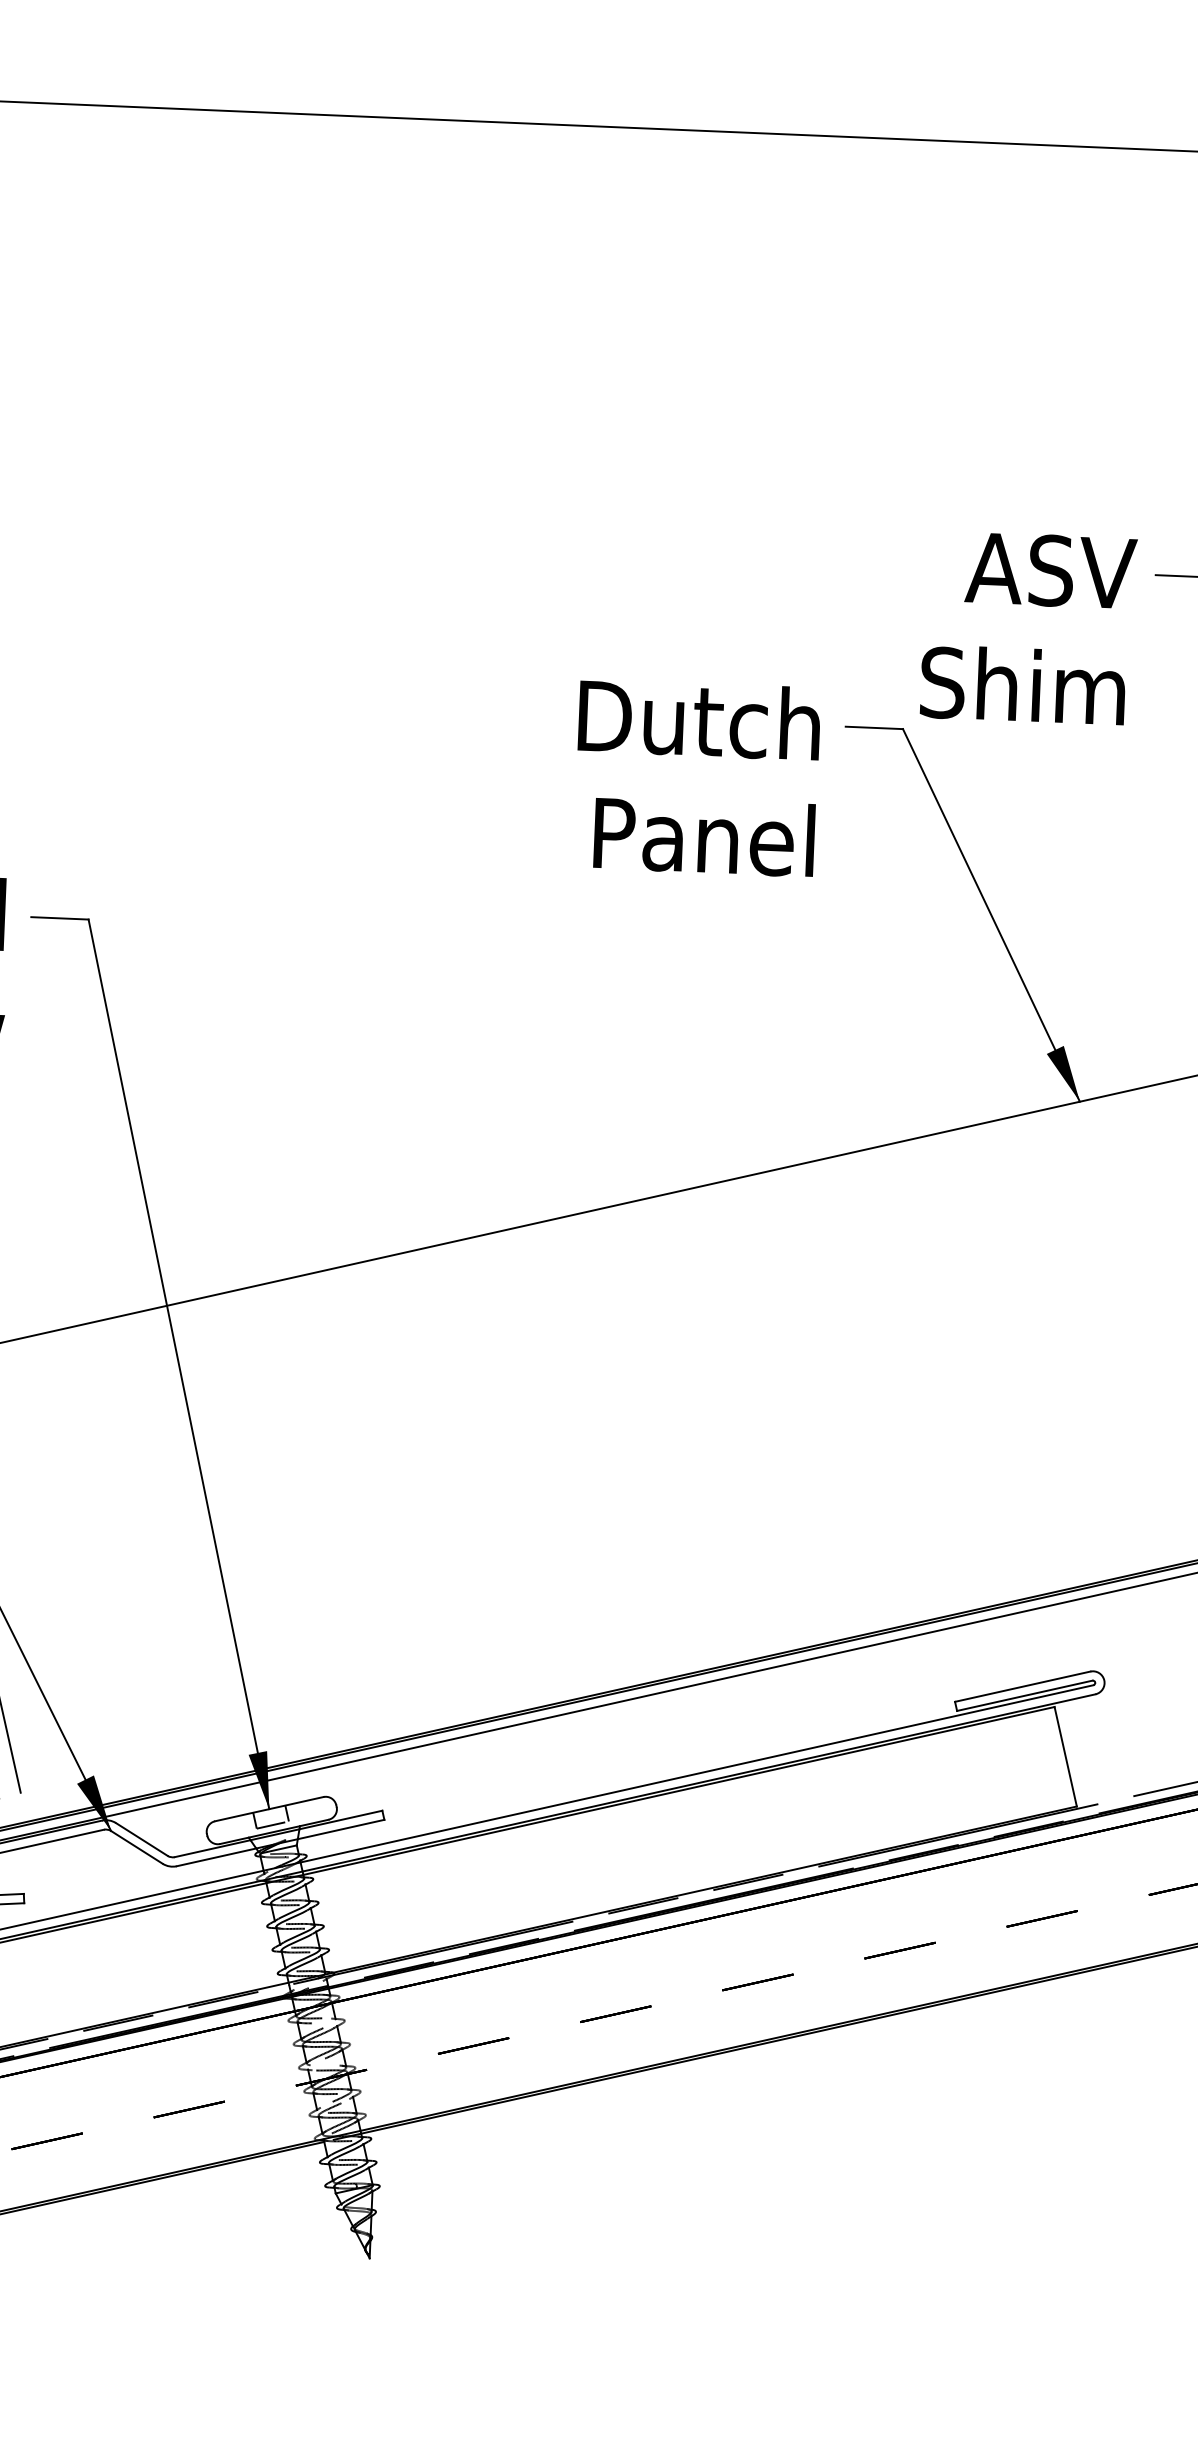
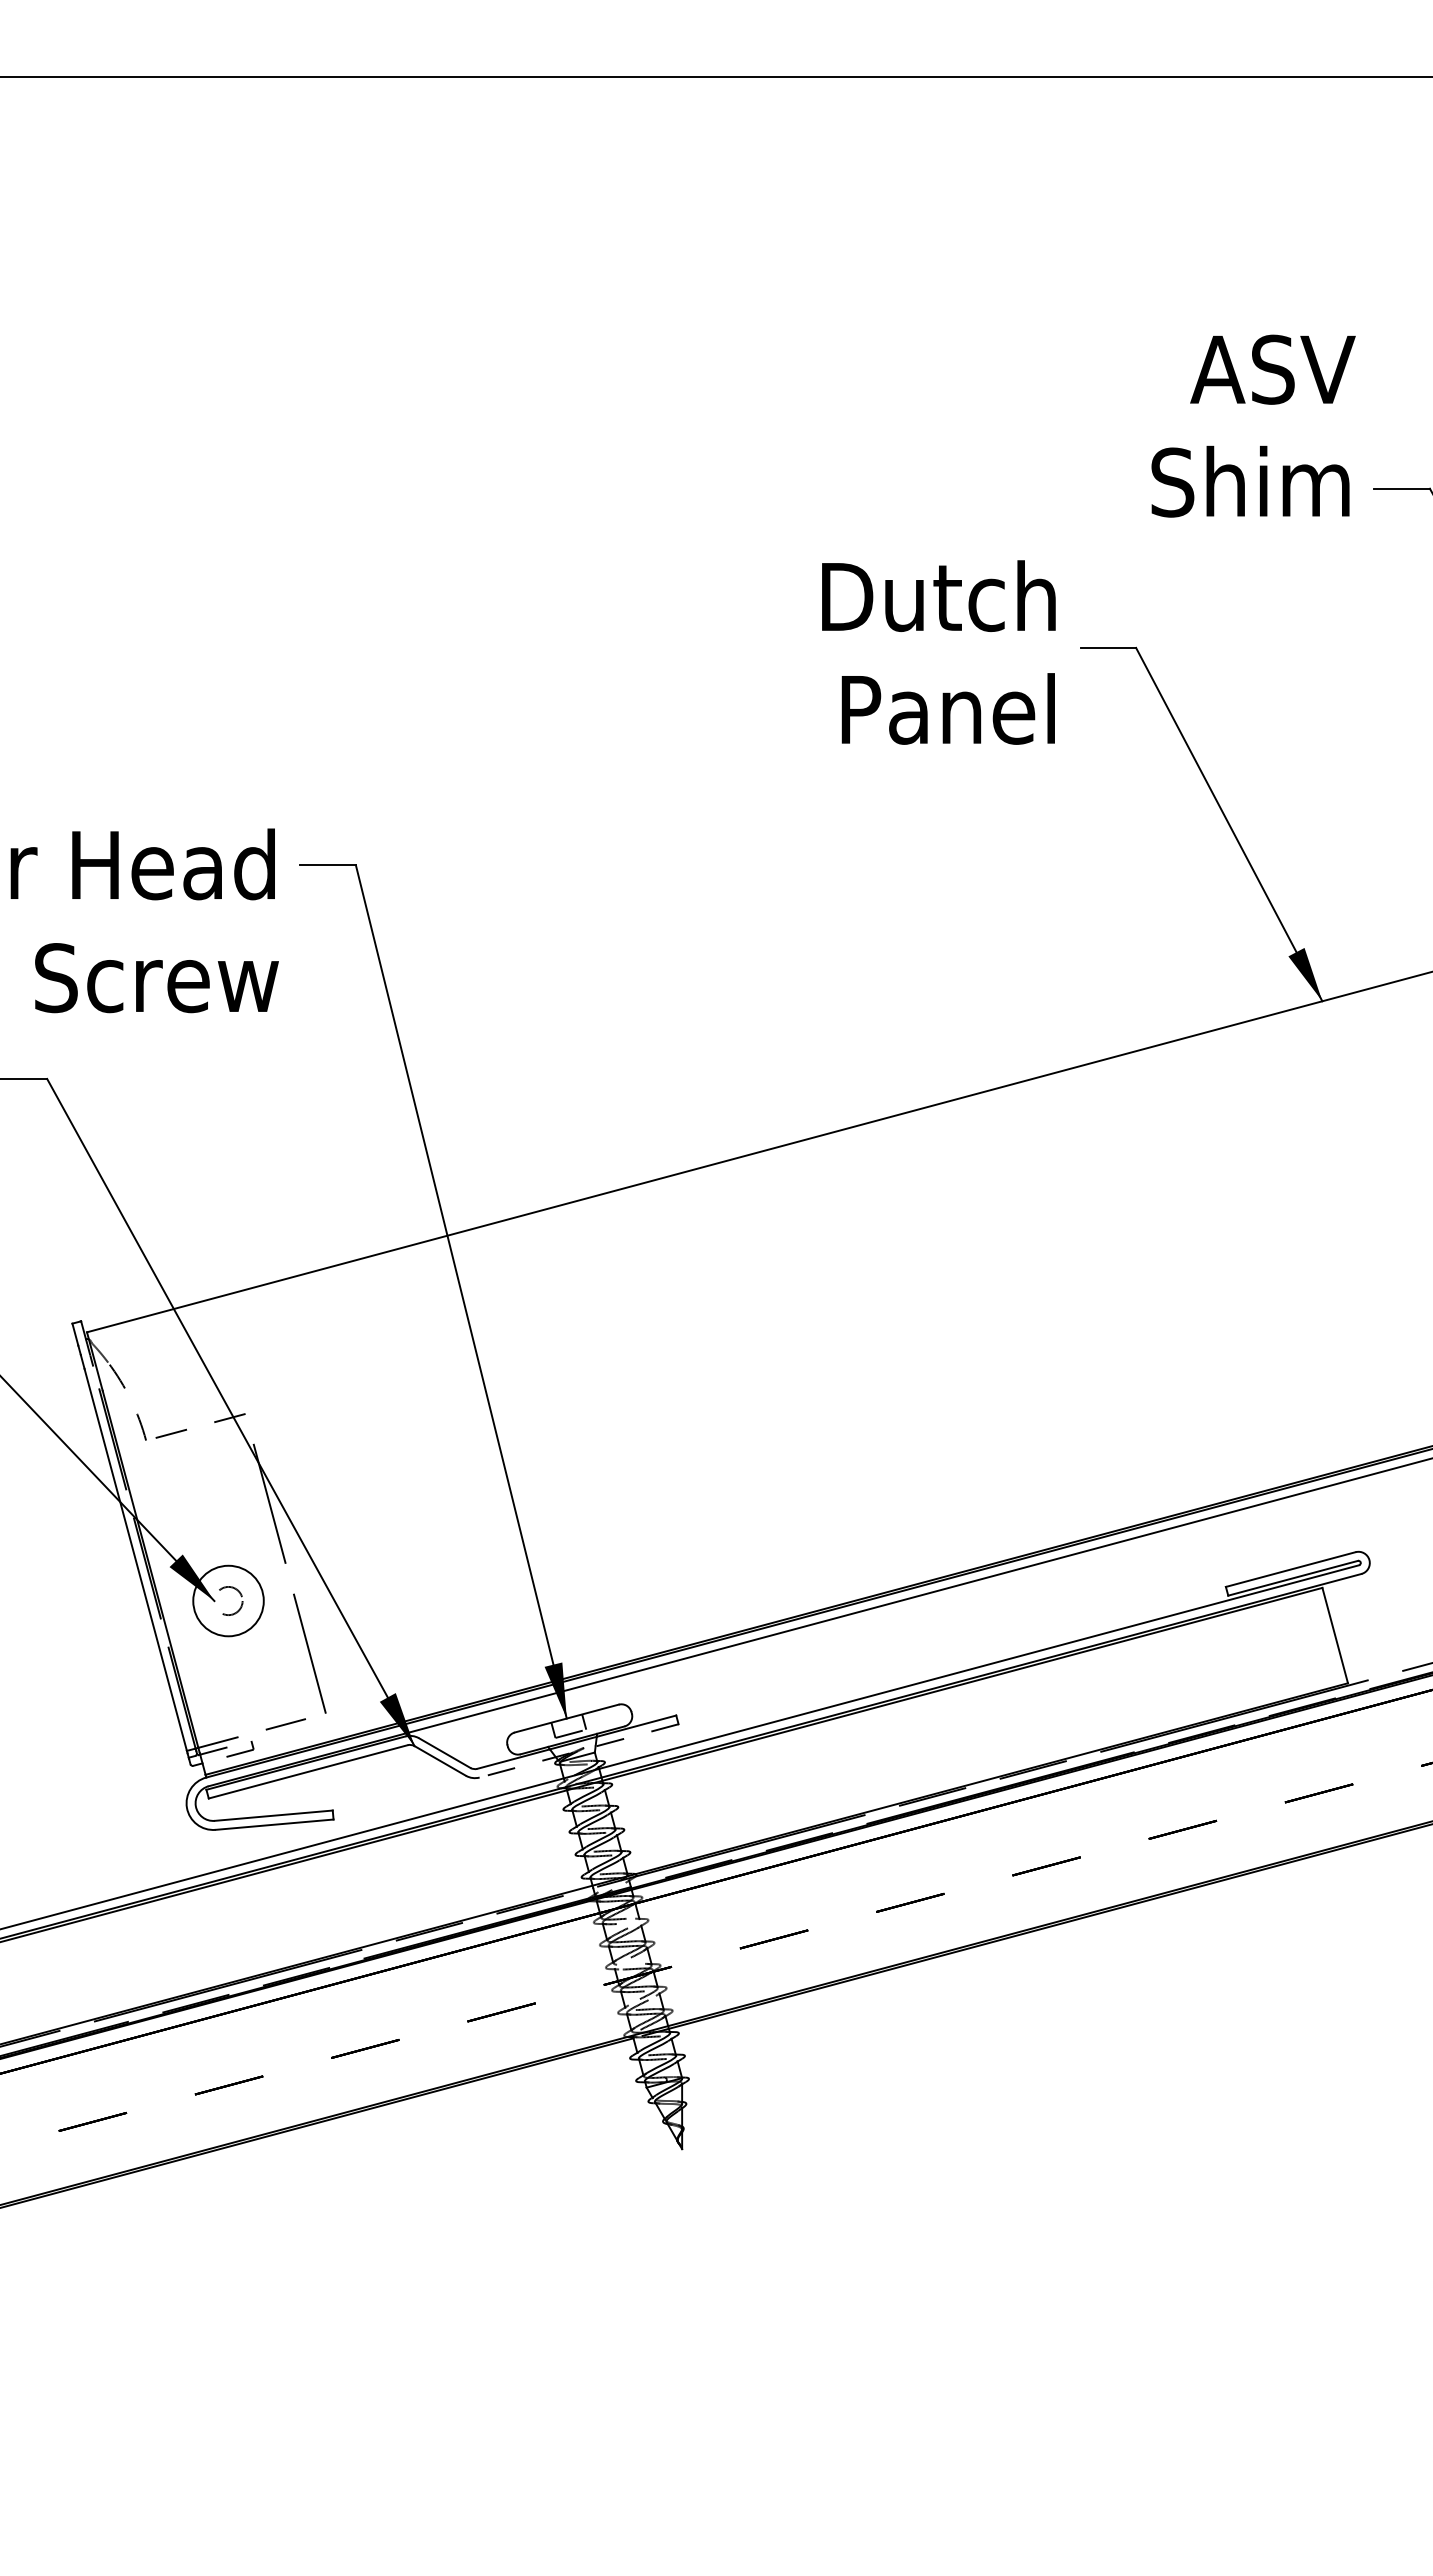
text: (1028, 627) -> (1253, 425), moved
text: (696, 777) -> (938, 652), moved
line: (281, 1842) -> (579, 1750), solid -> dashed

